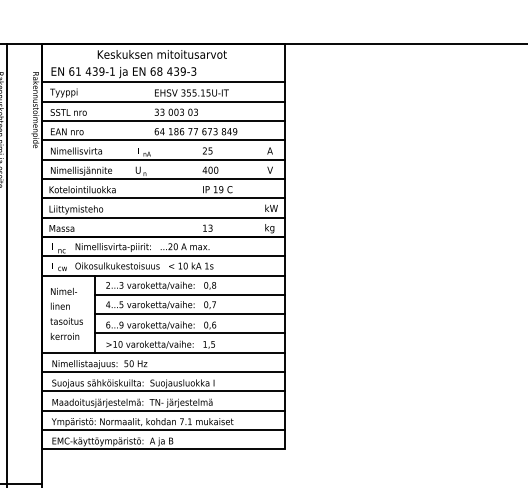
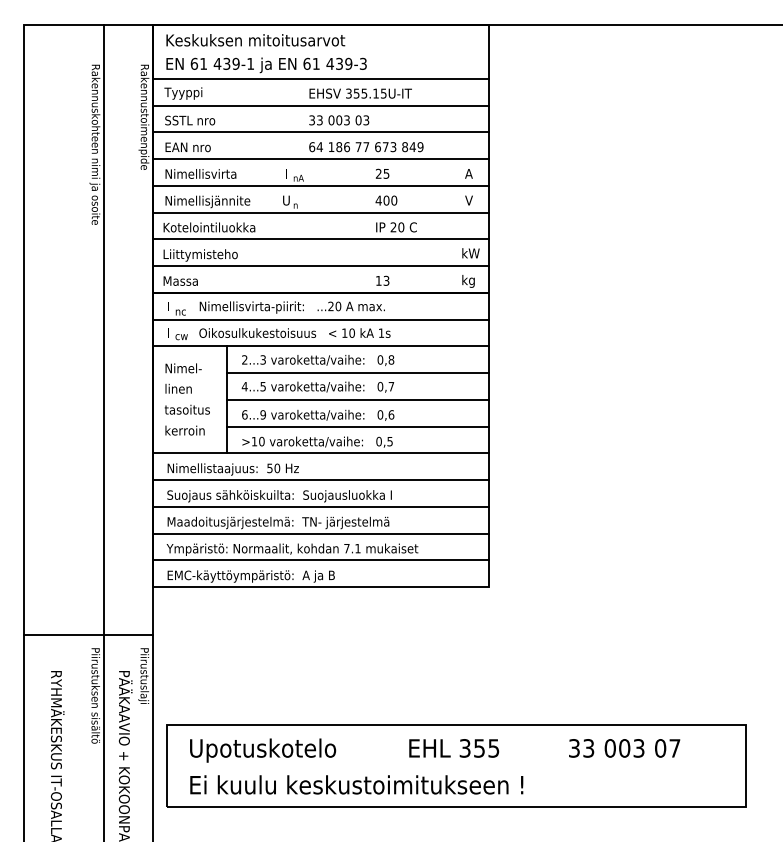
text: (162, 54) -> (255, 40), moved
text: (159, 71) -> (315, 63), 68 -> 61
text: (218, 189) -> (397, 227), 19 -> 20
text: (204, 344) -> (378, 441), 1,5 -> 0,5

